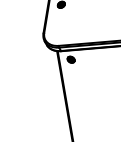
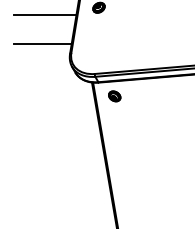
line: (27, 9) -> (44, 15), added
line: (26, 27) -> (42, 44), added

